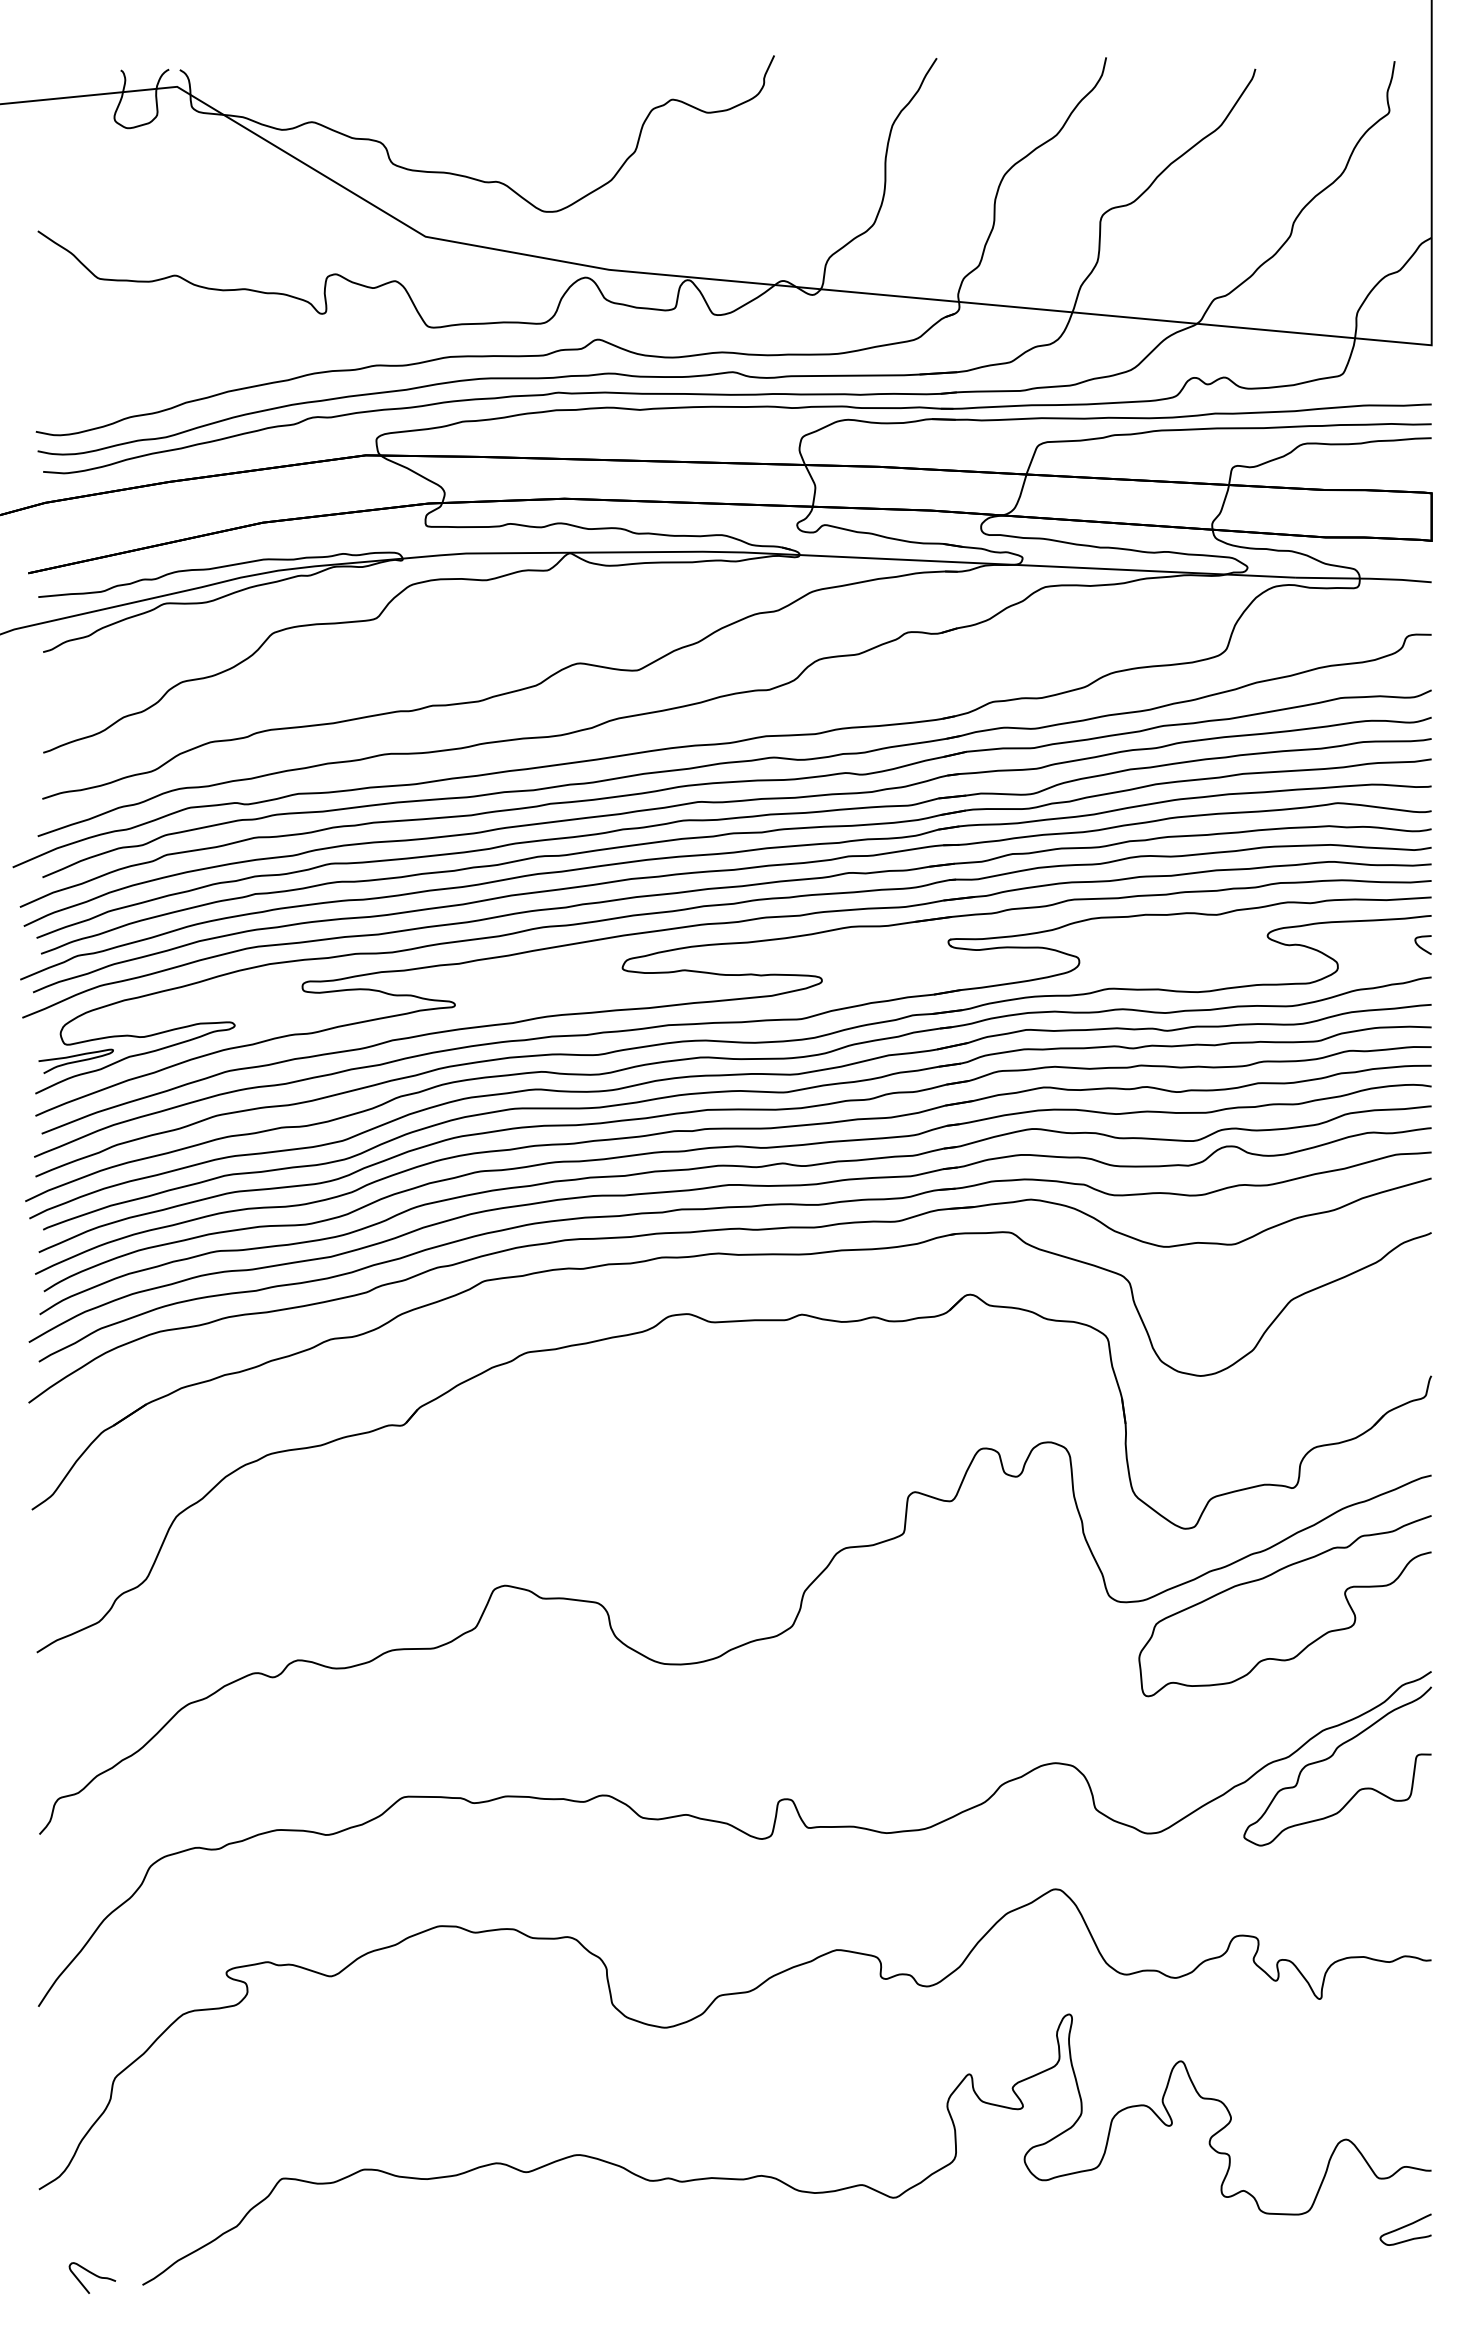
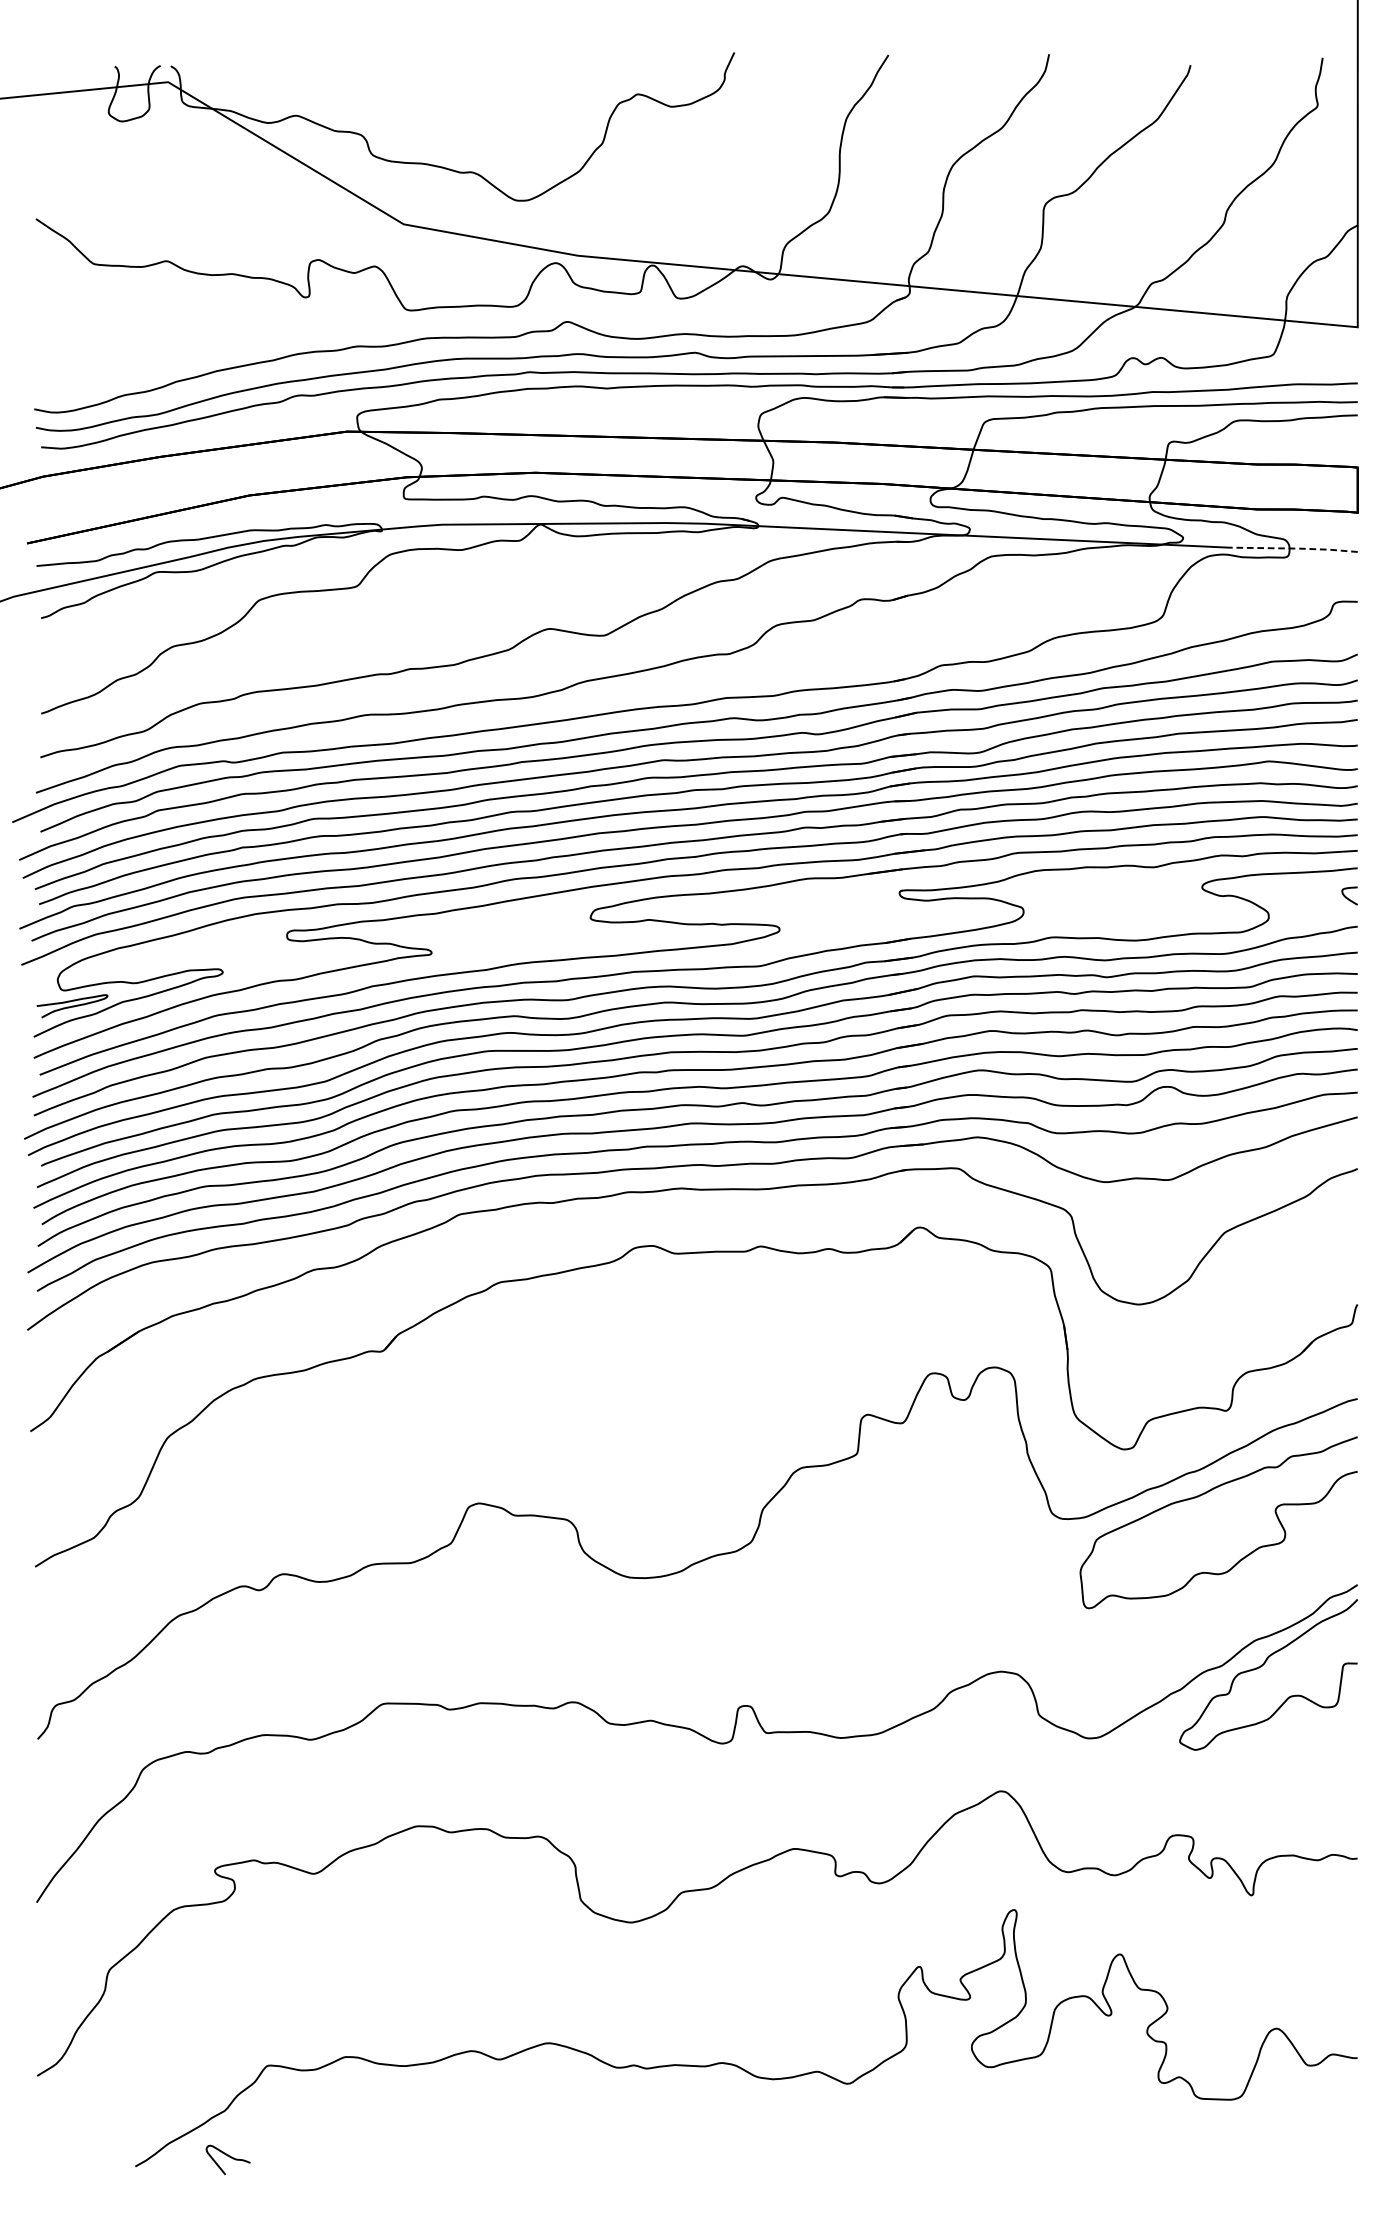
line: (1364, 578) -> (1294, 548), solid -> dashed
curve: (1405, 2227) -> (1332, 2111), removed
curve: (93, 2275) -> (229, 2157), moved

